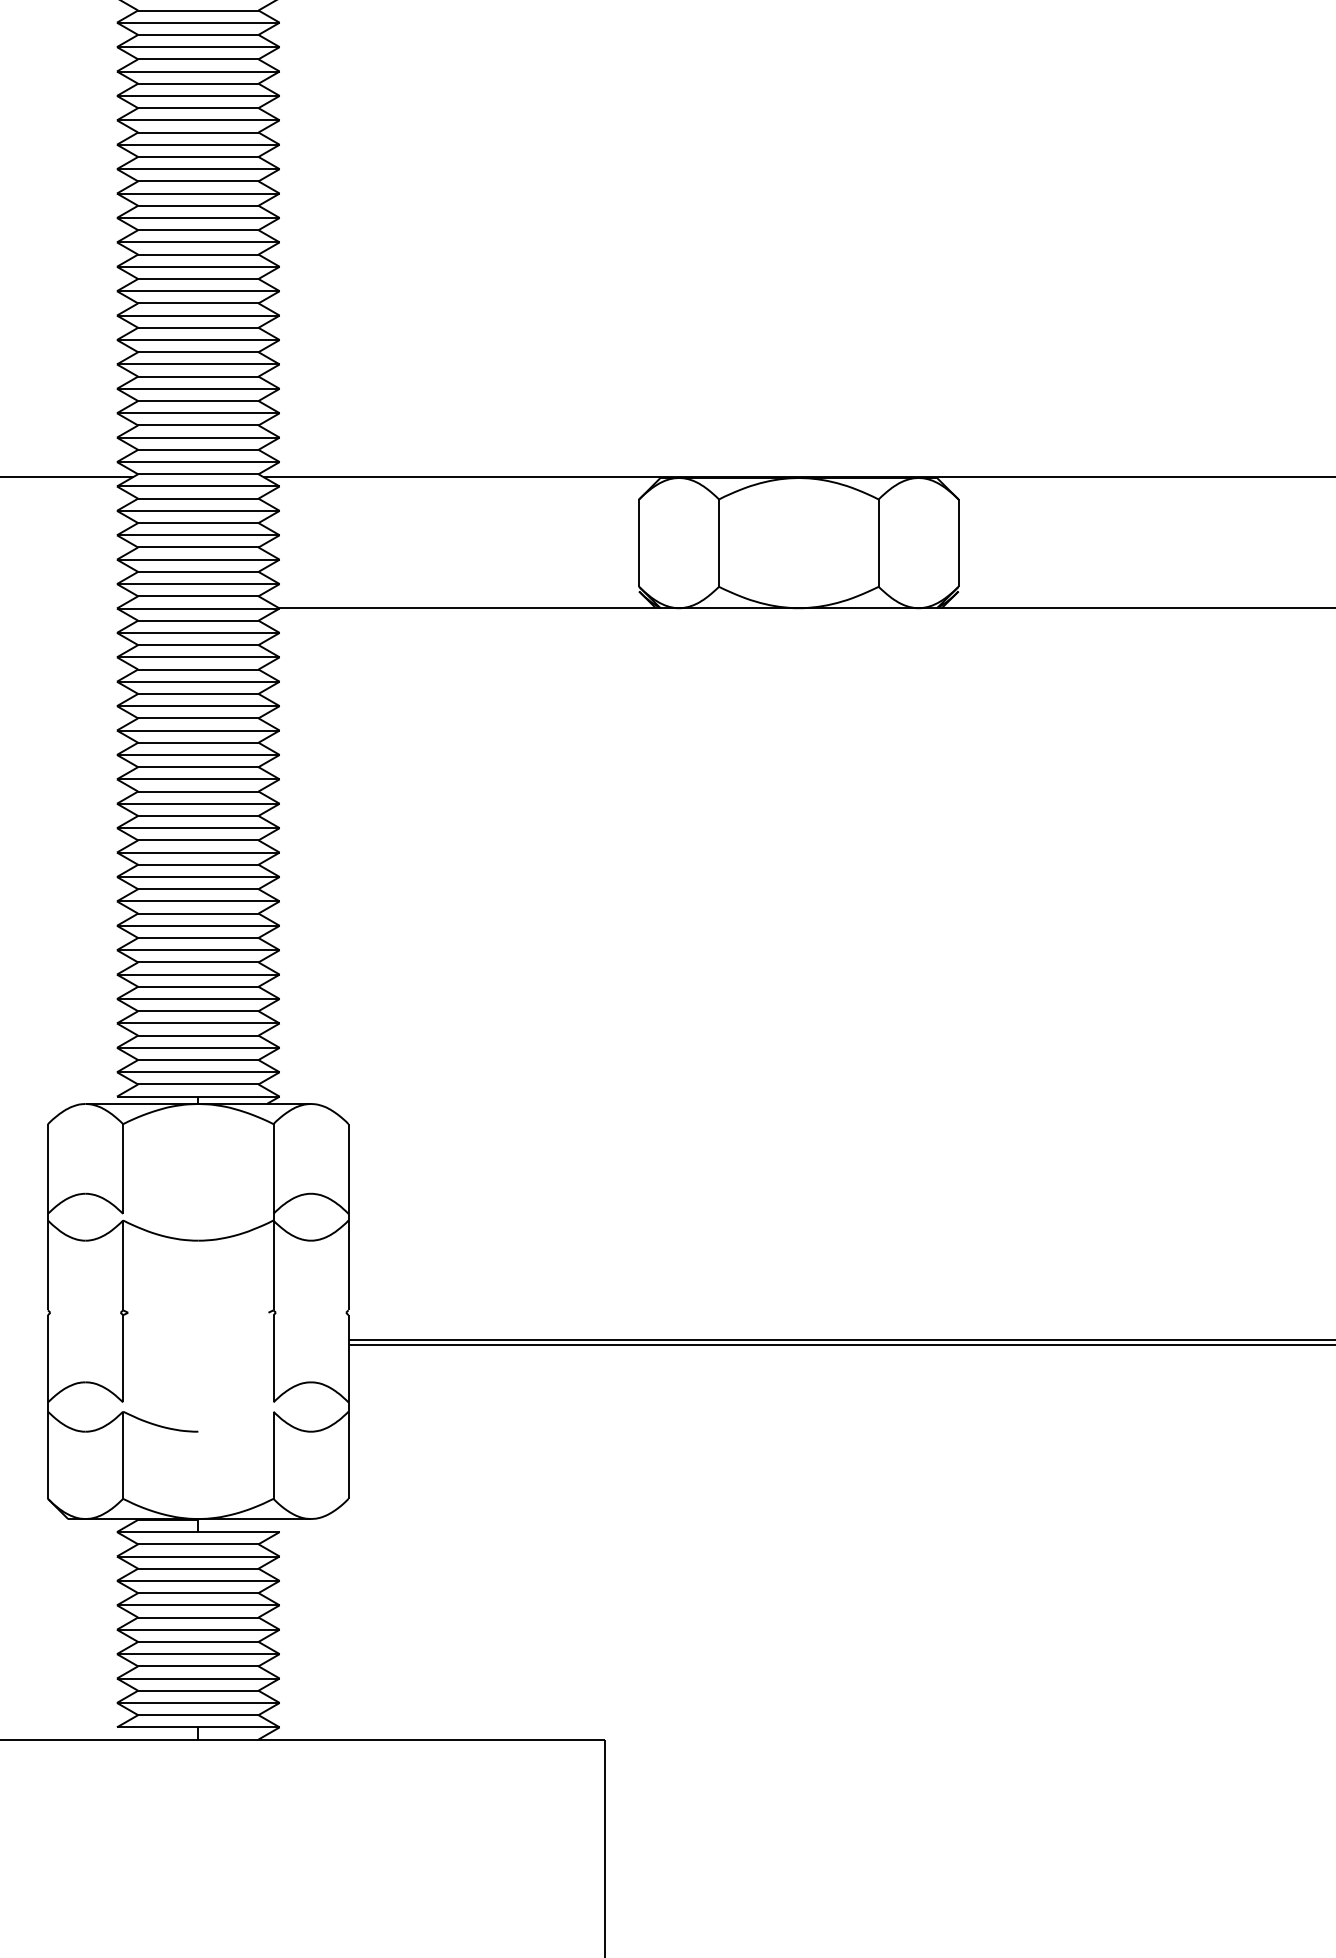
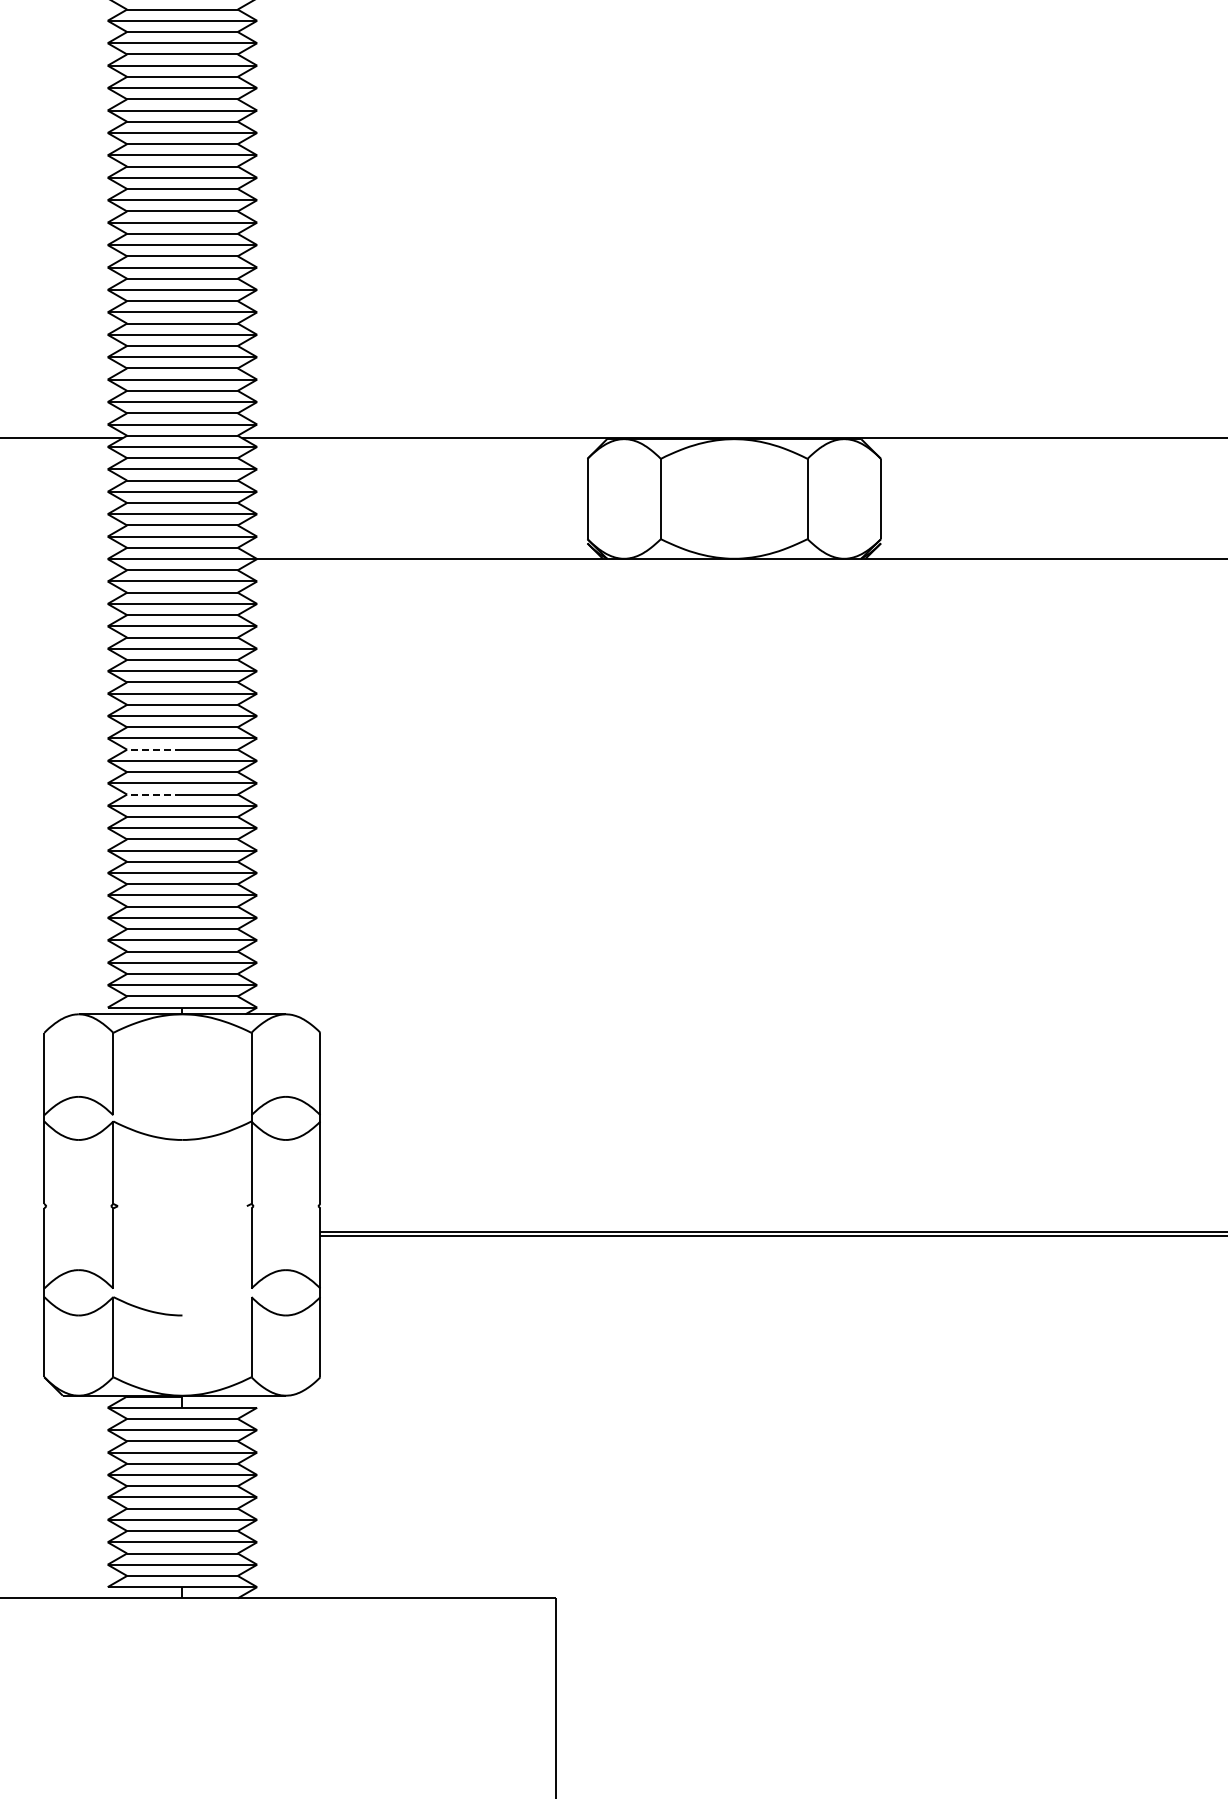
line: (167, 815) -> (154, 749), solid -> dashed
line: (167, 864) -> (154, 794), solid -> dashed

